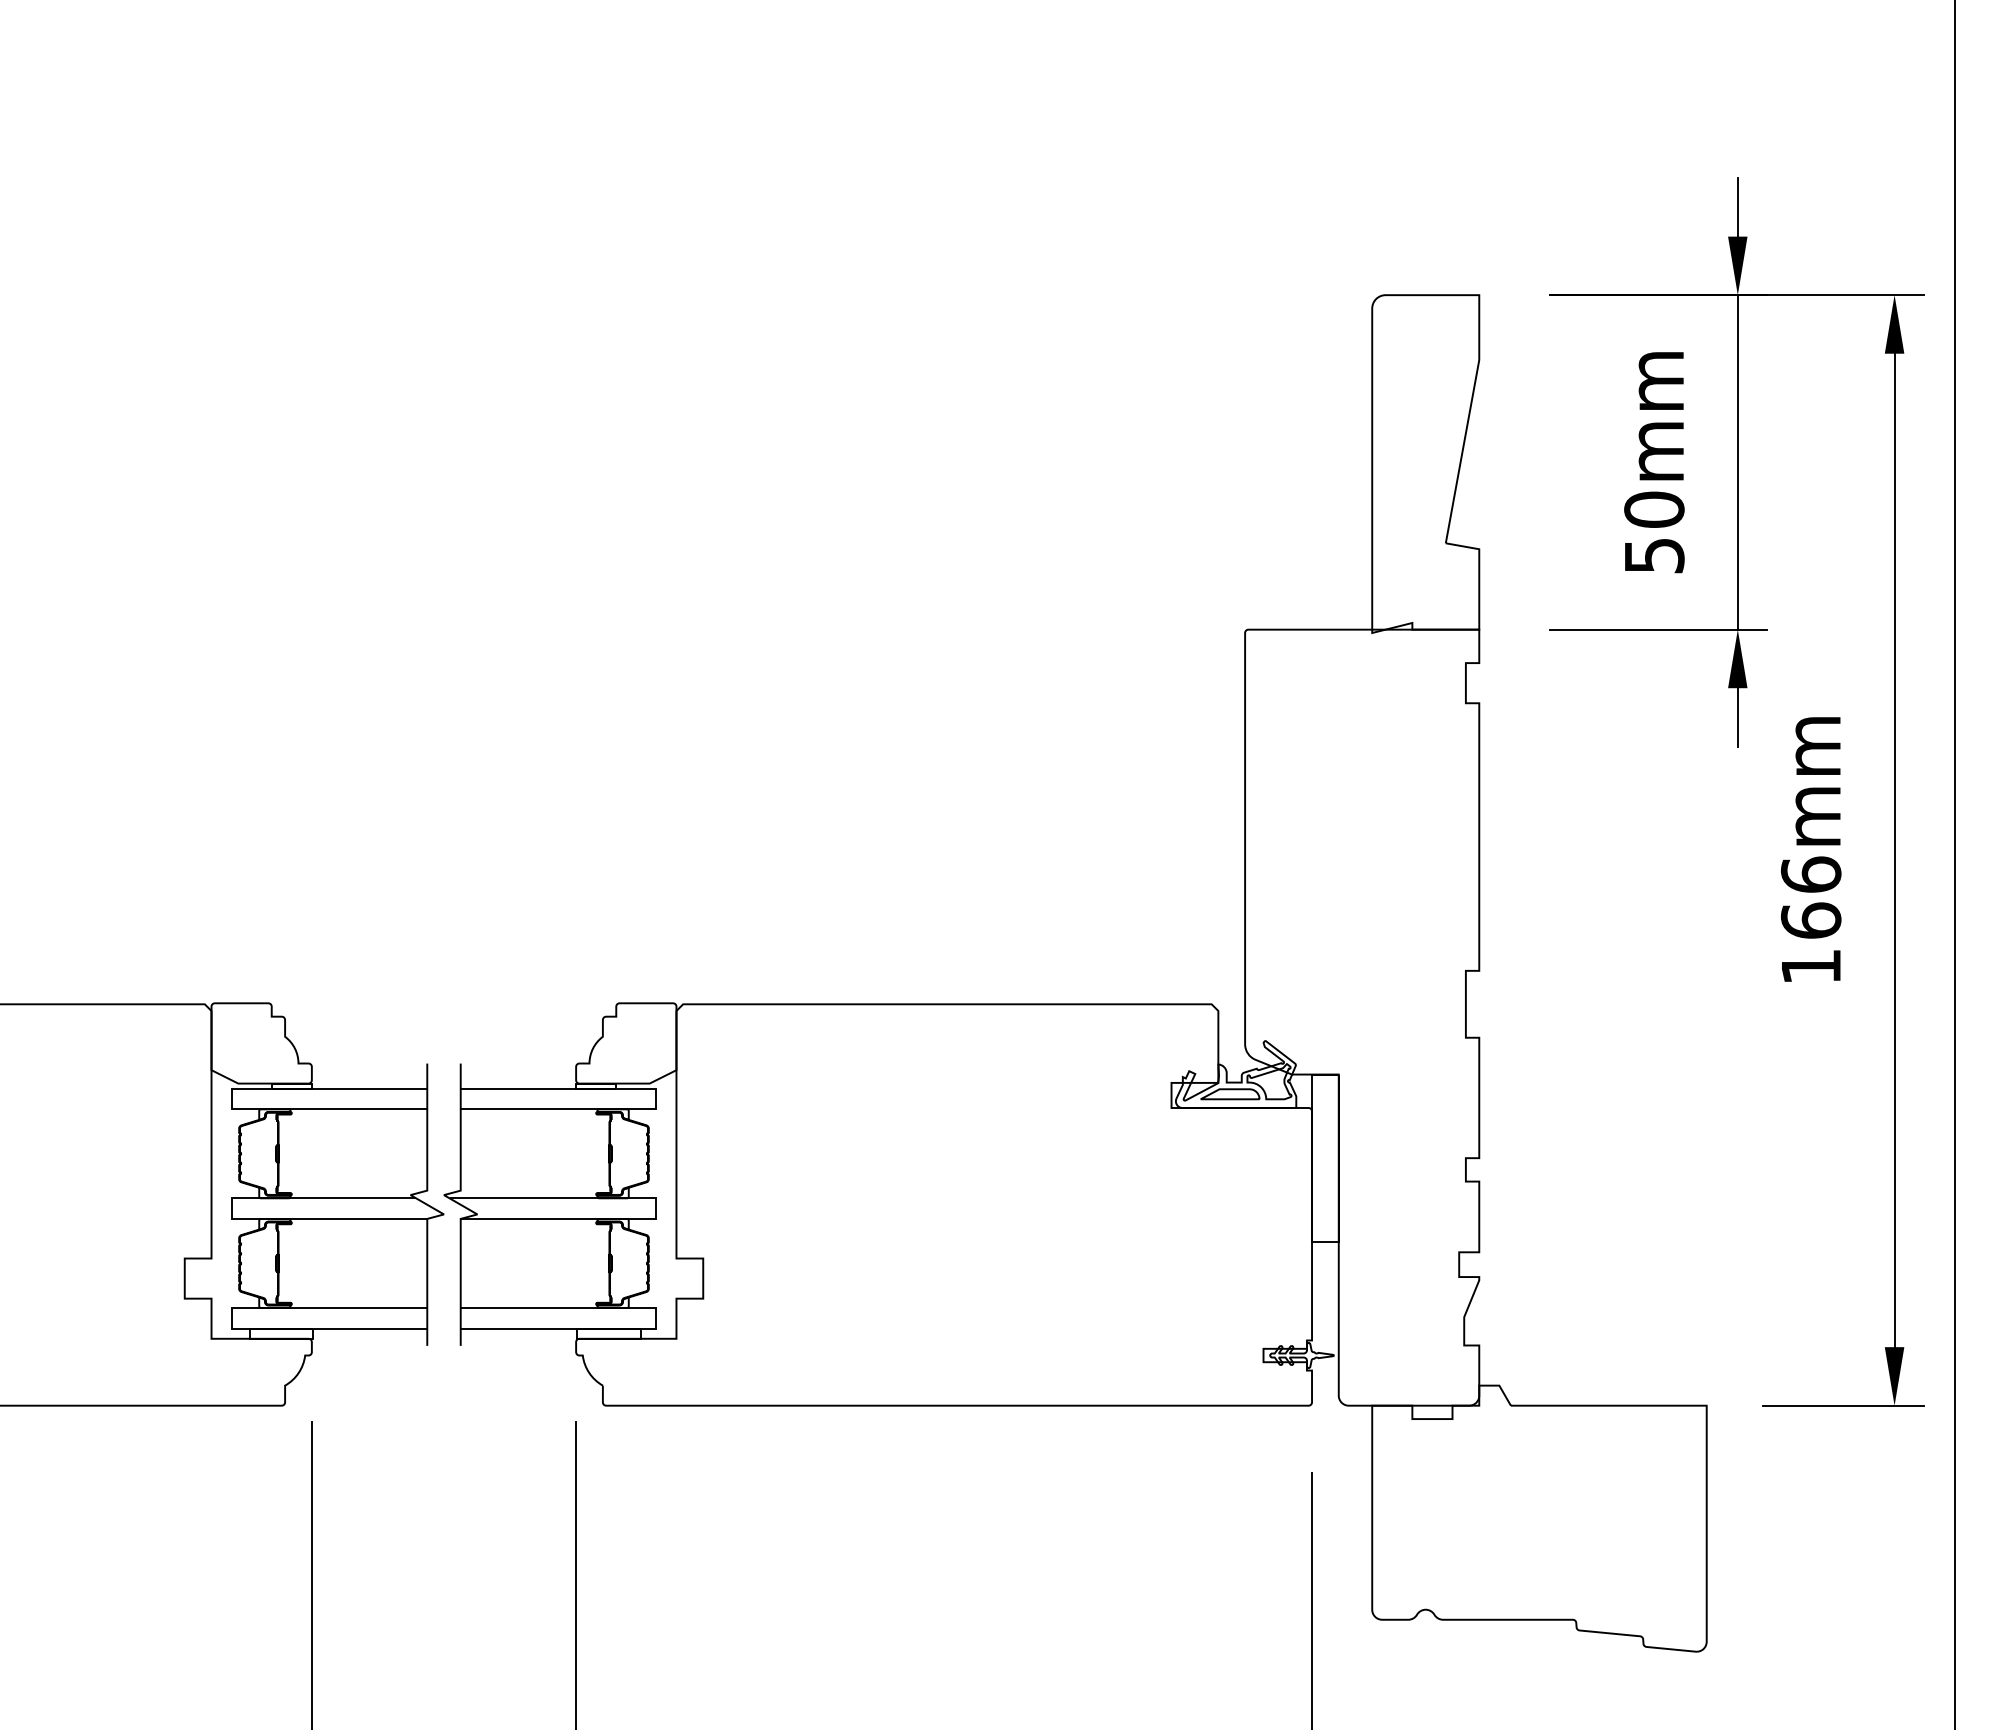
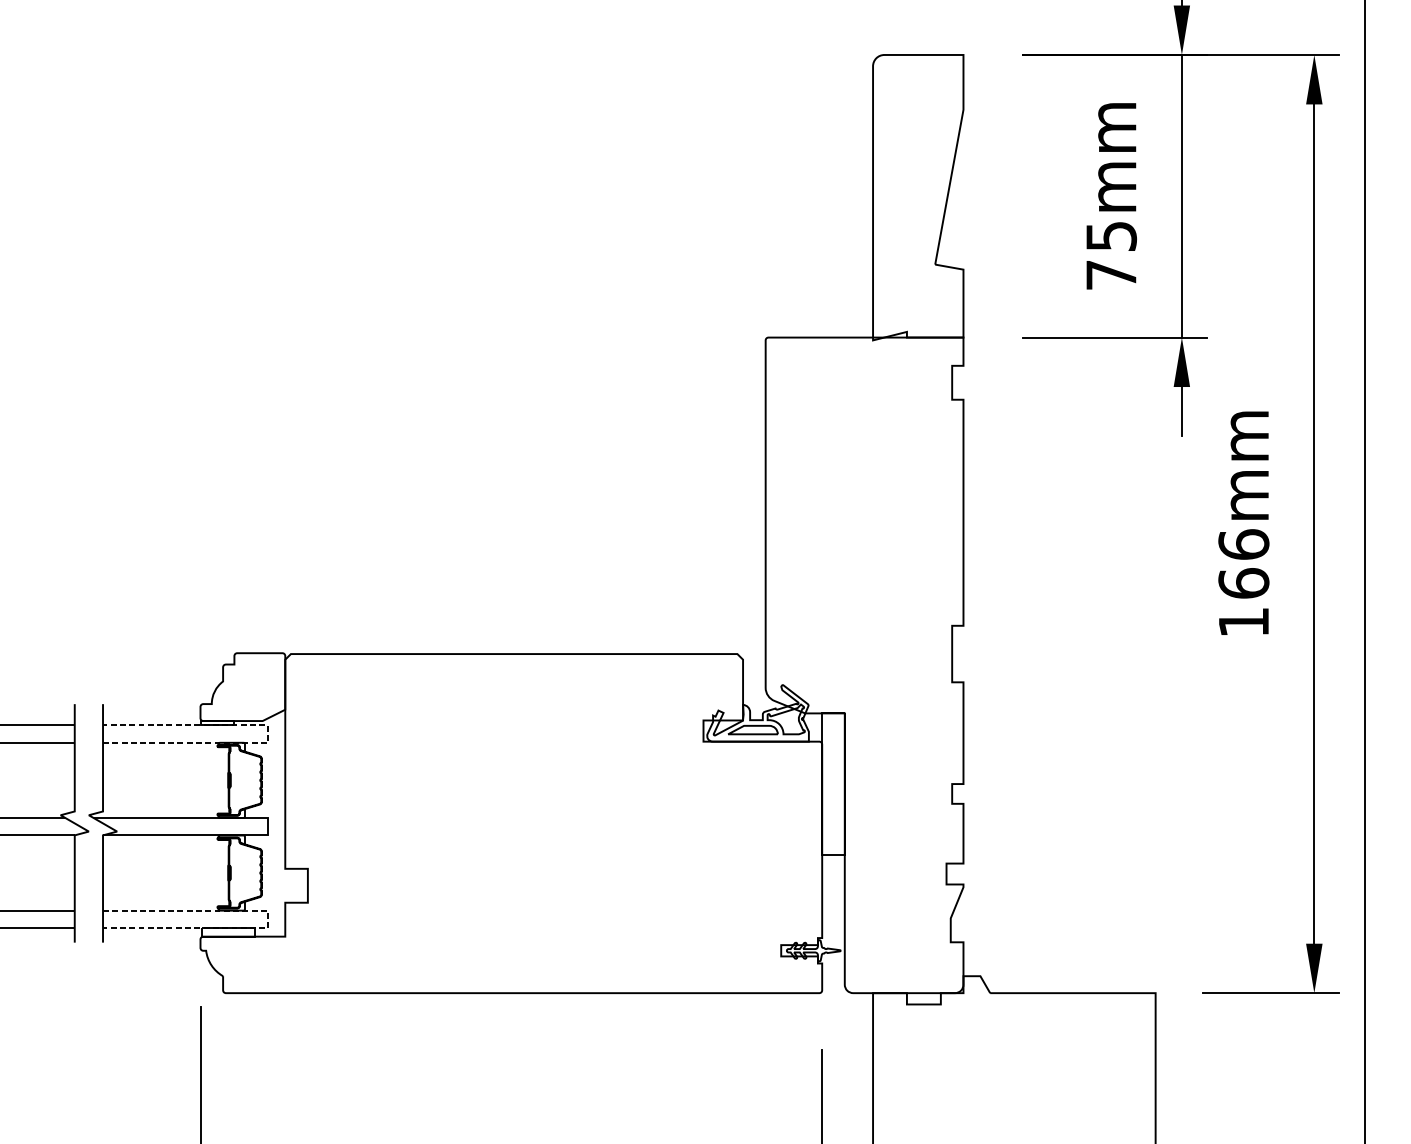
text: (1654, 532) -> (1111, 255), 50mm -> 75mm
line: (656, 1098) -> (268, 733), solid -> dashed
line: (656, 1318) -> (268, 919), solid -> dashed

